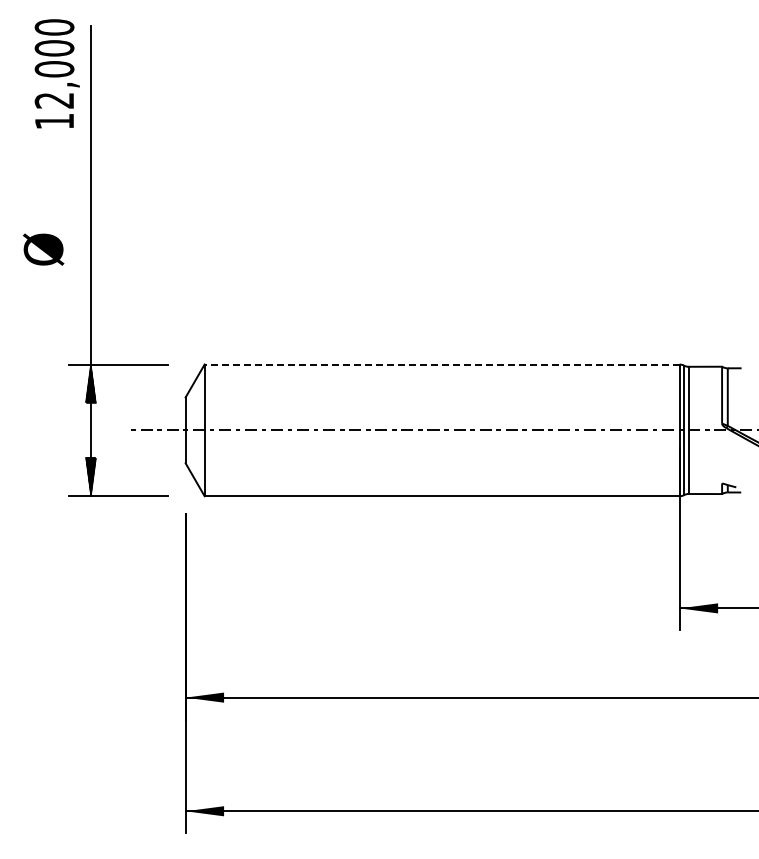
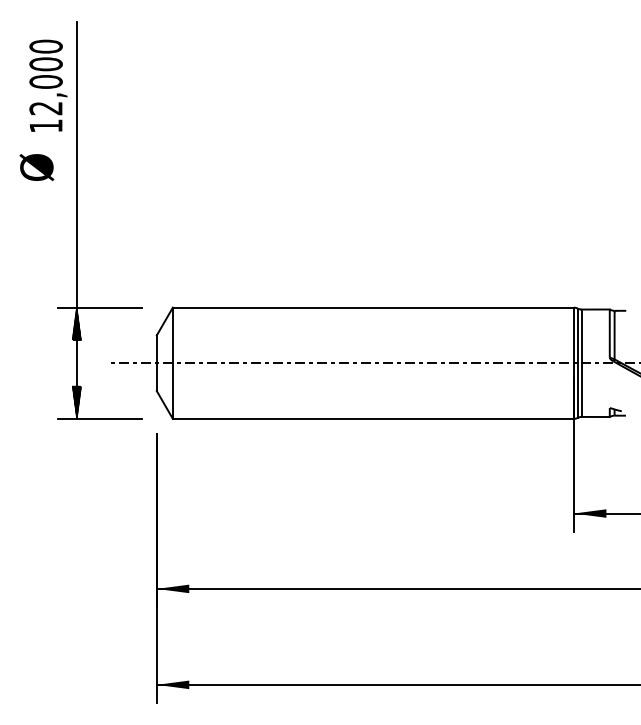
text: (56, 73) -> (47, 85), moved
text: (43, 249) -> (36, 167), moved
line: (442, 364) -> (373, 307), dashed -> solid

